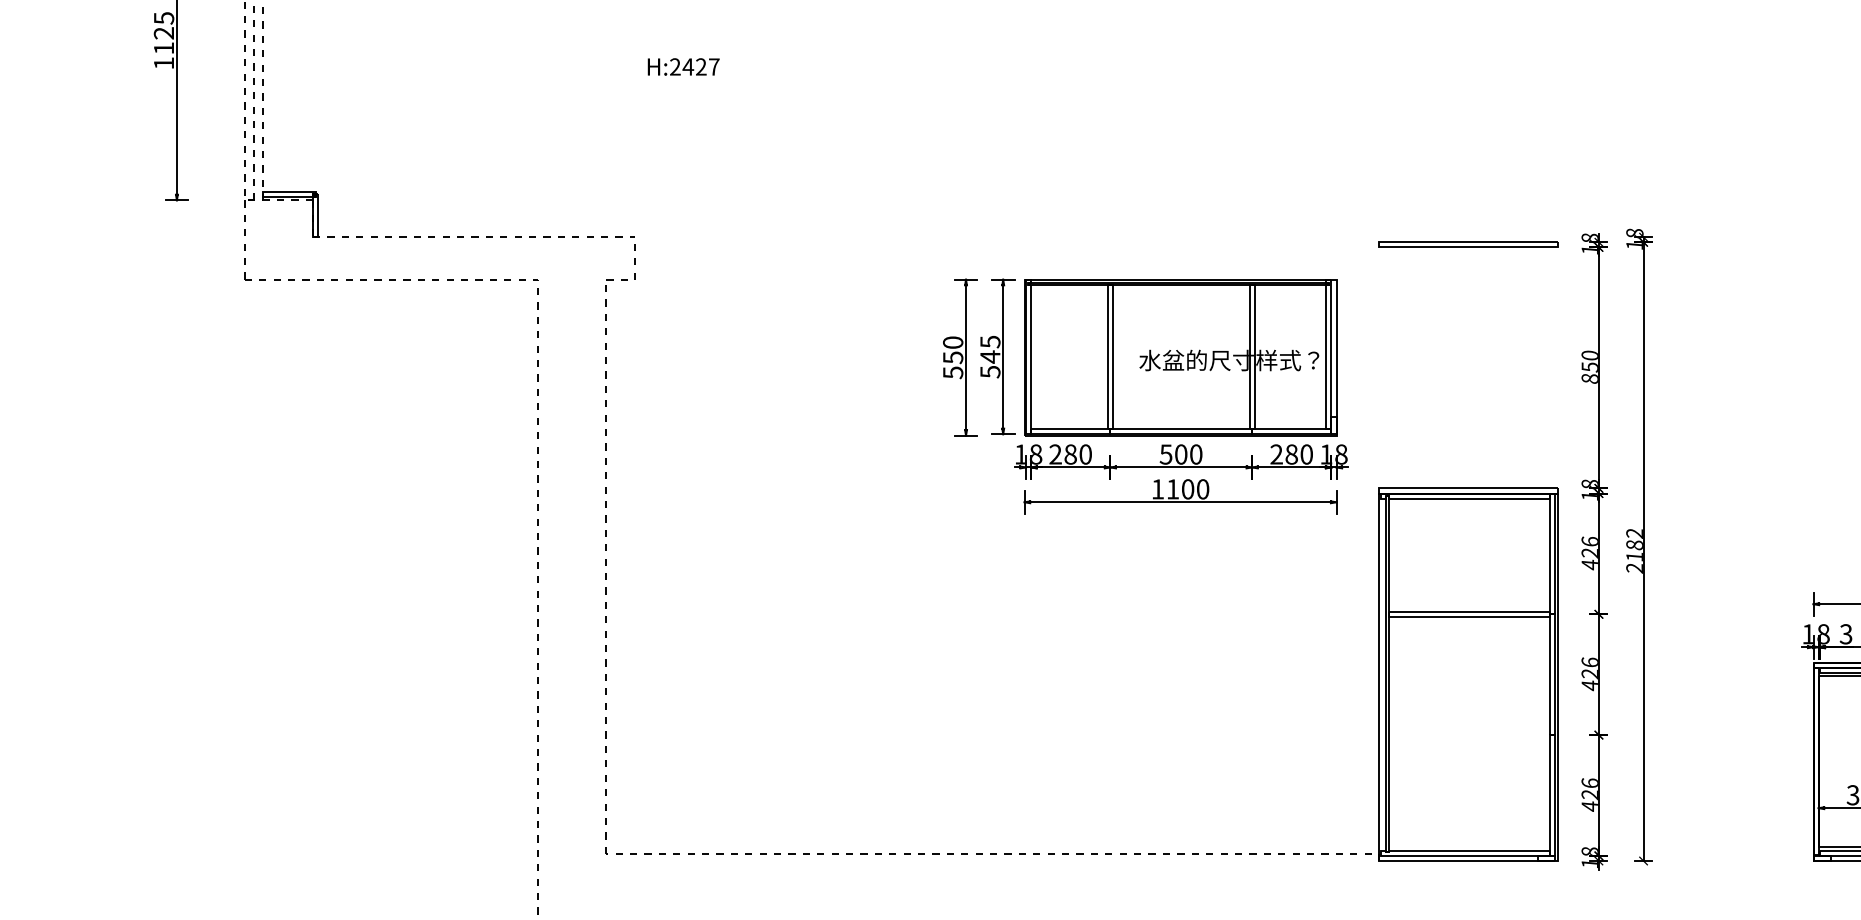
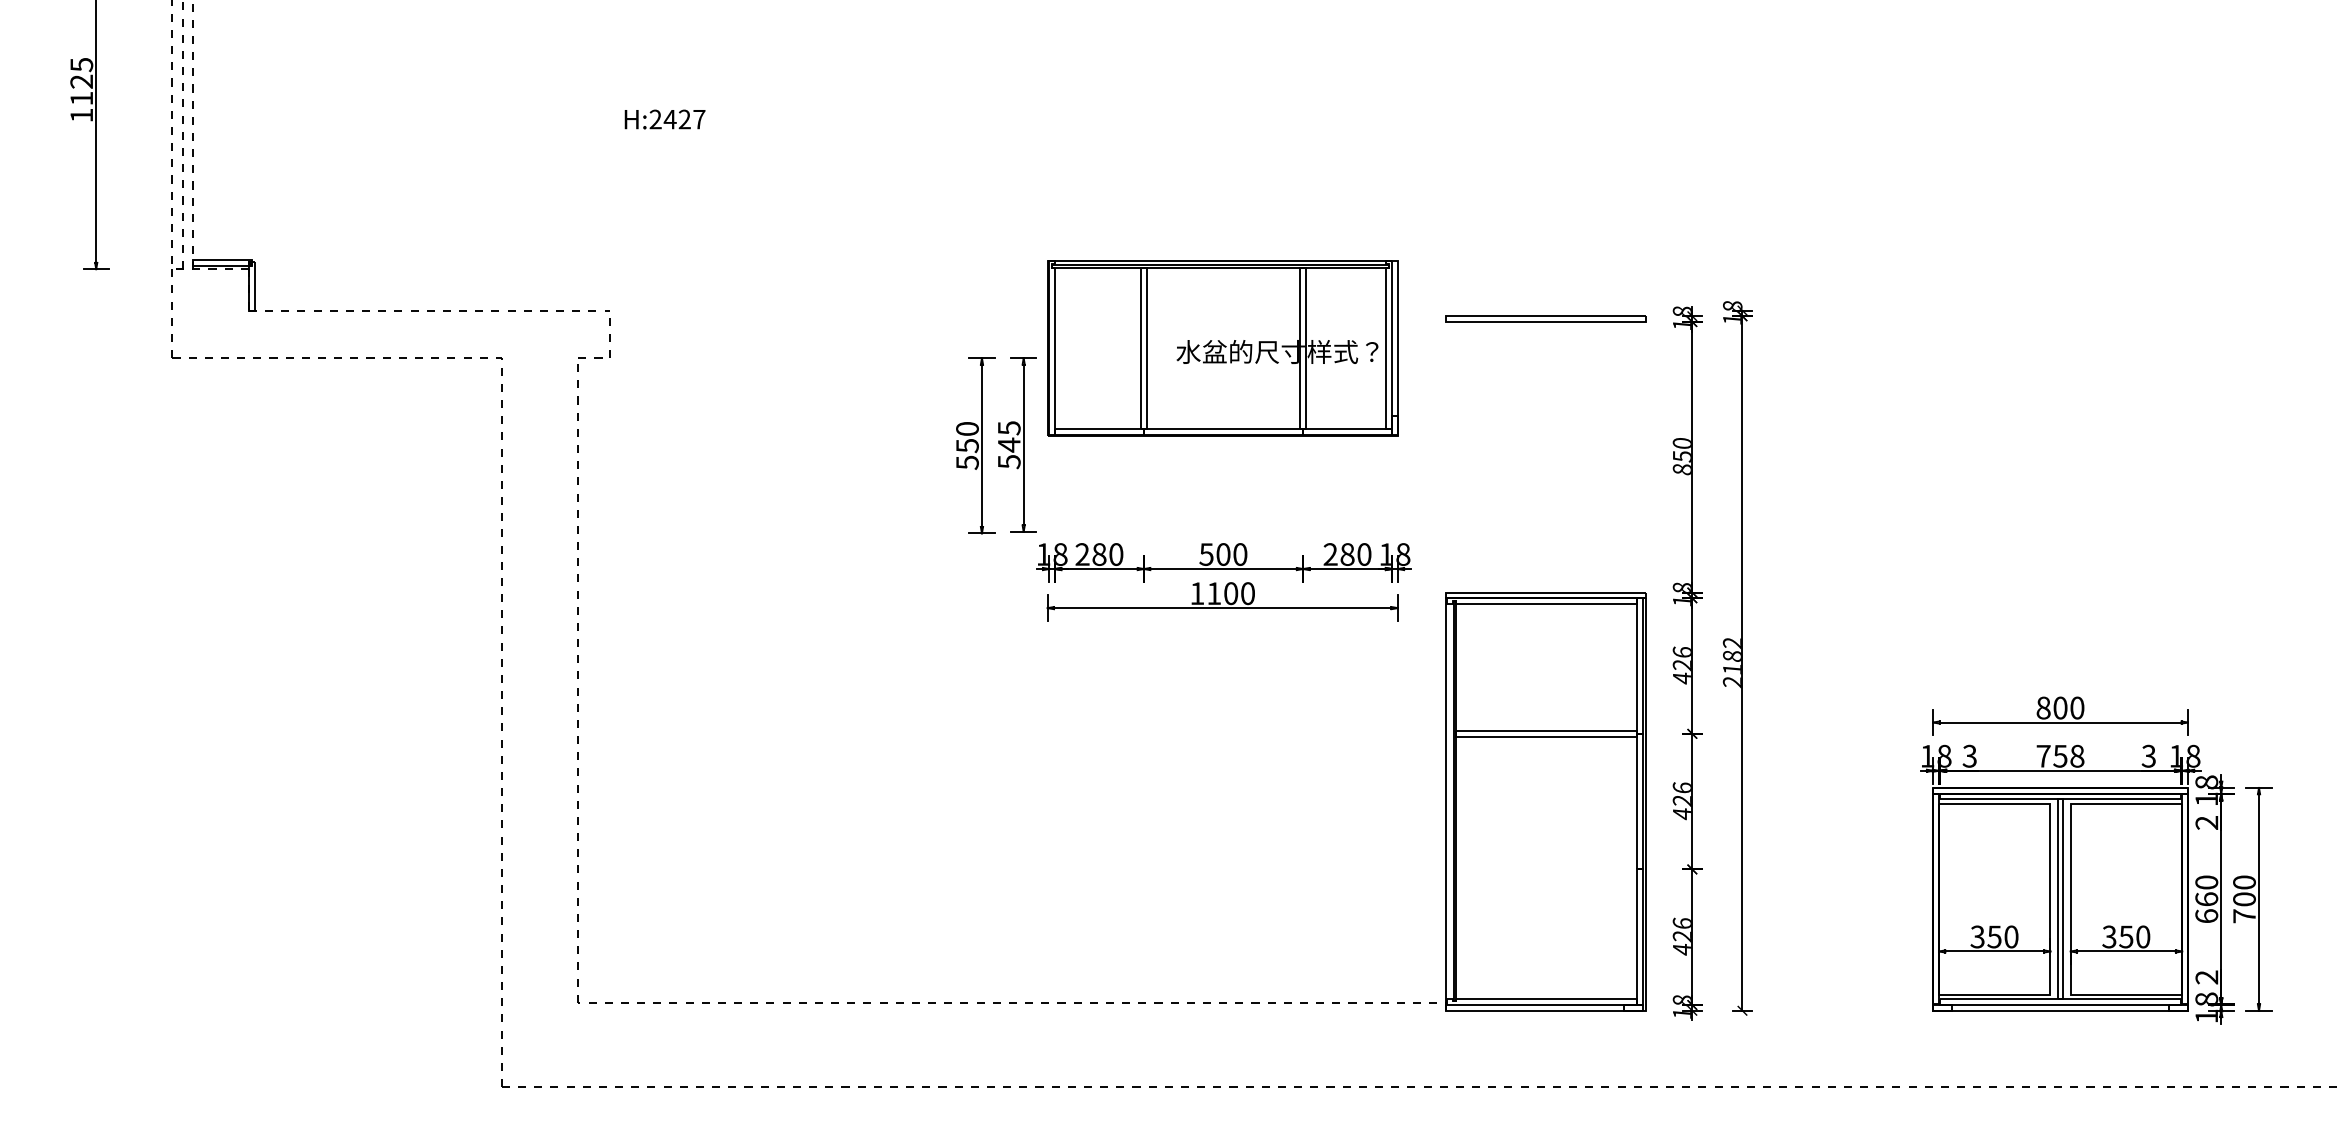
part: (1180, 357) -> (1222, 348), moved

